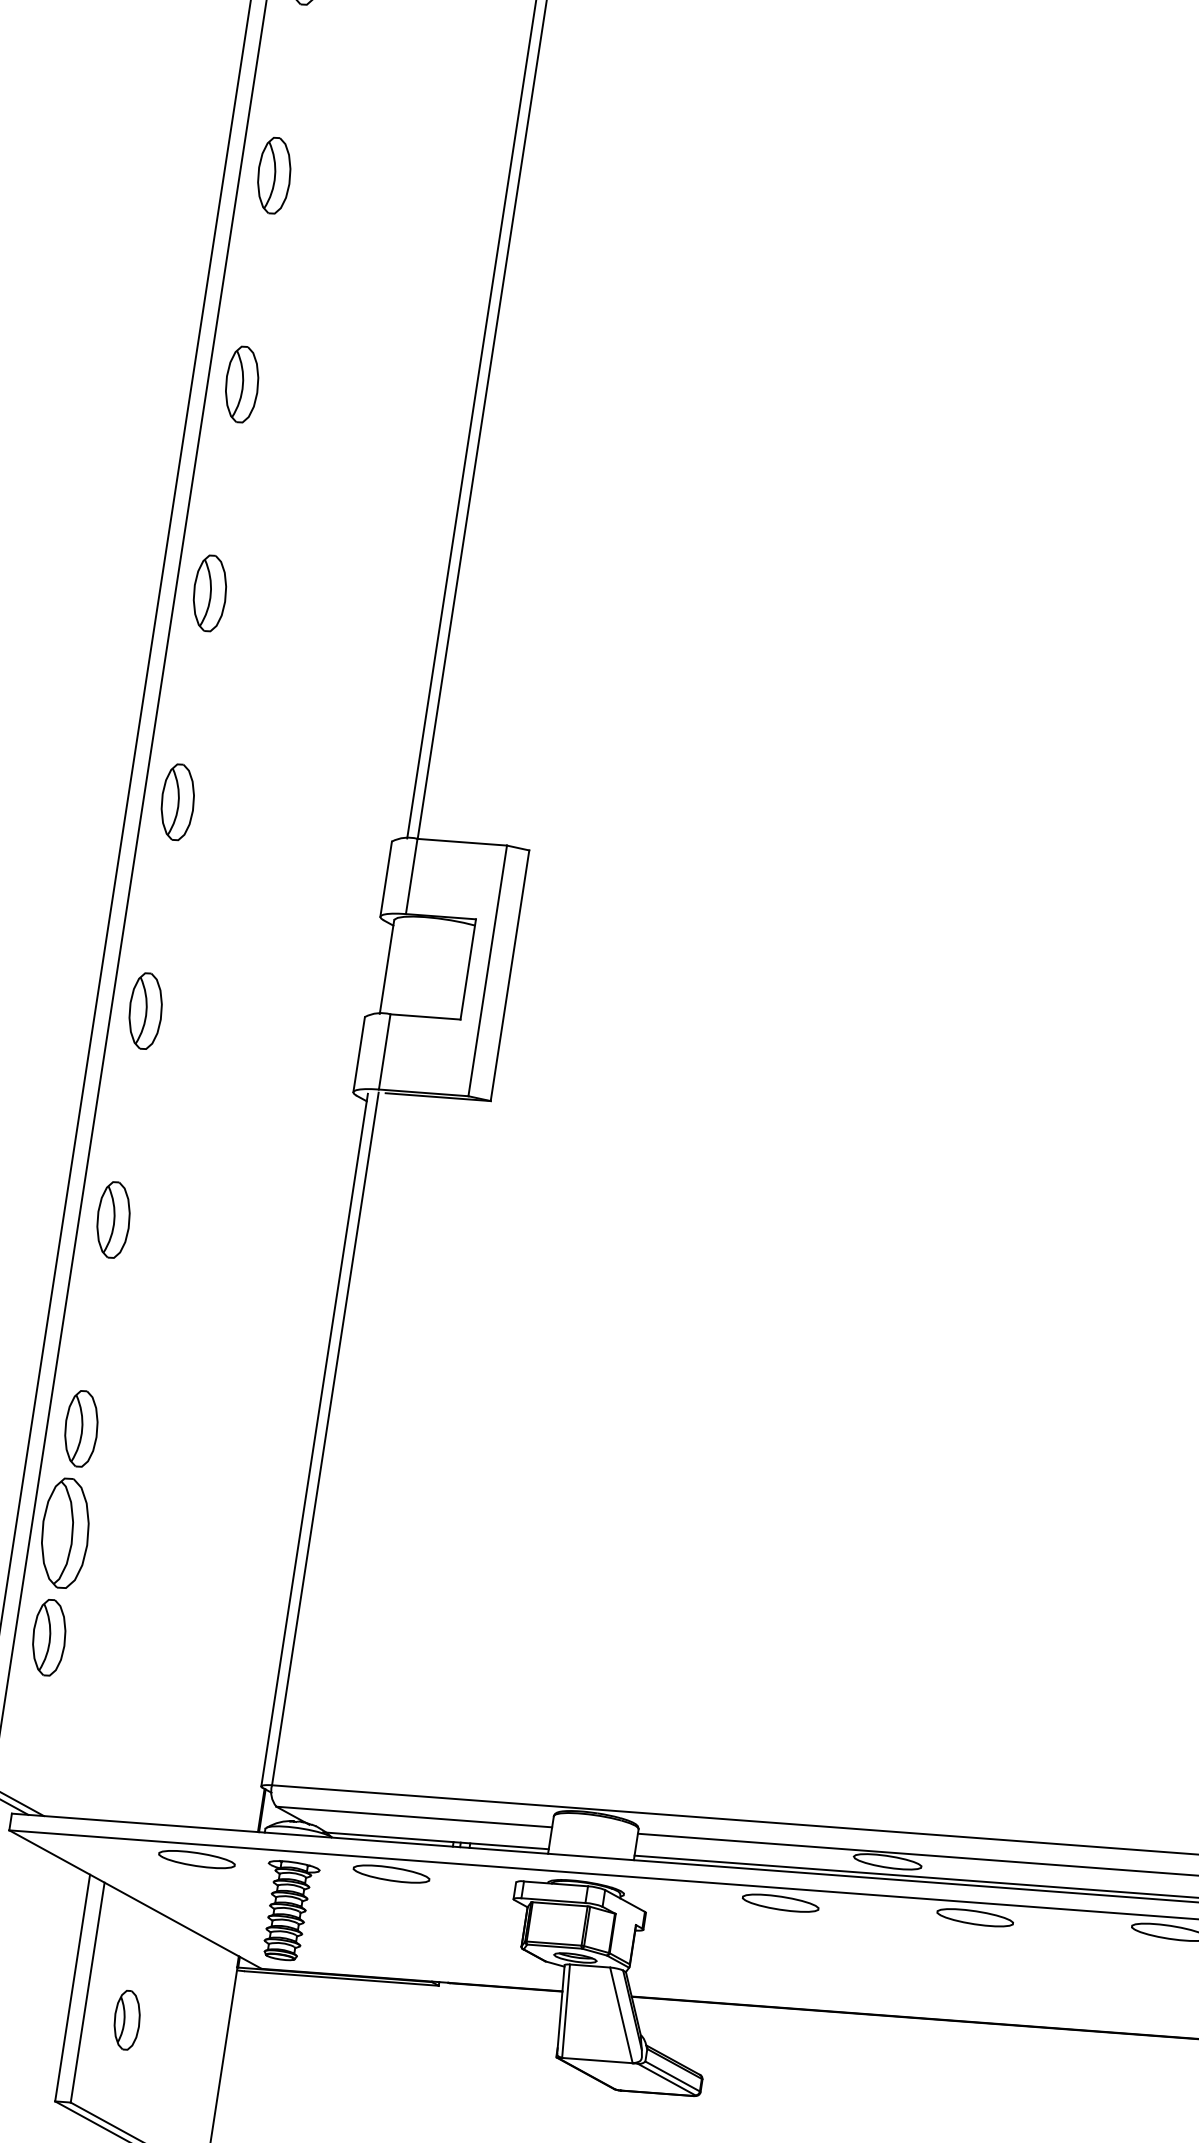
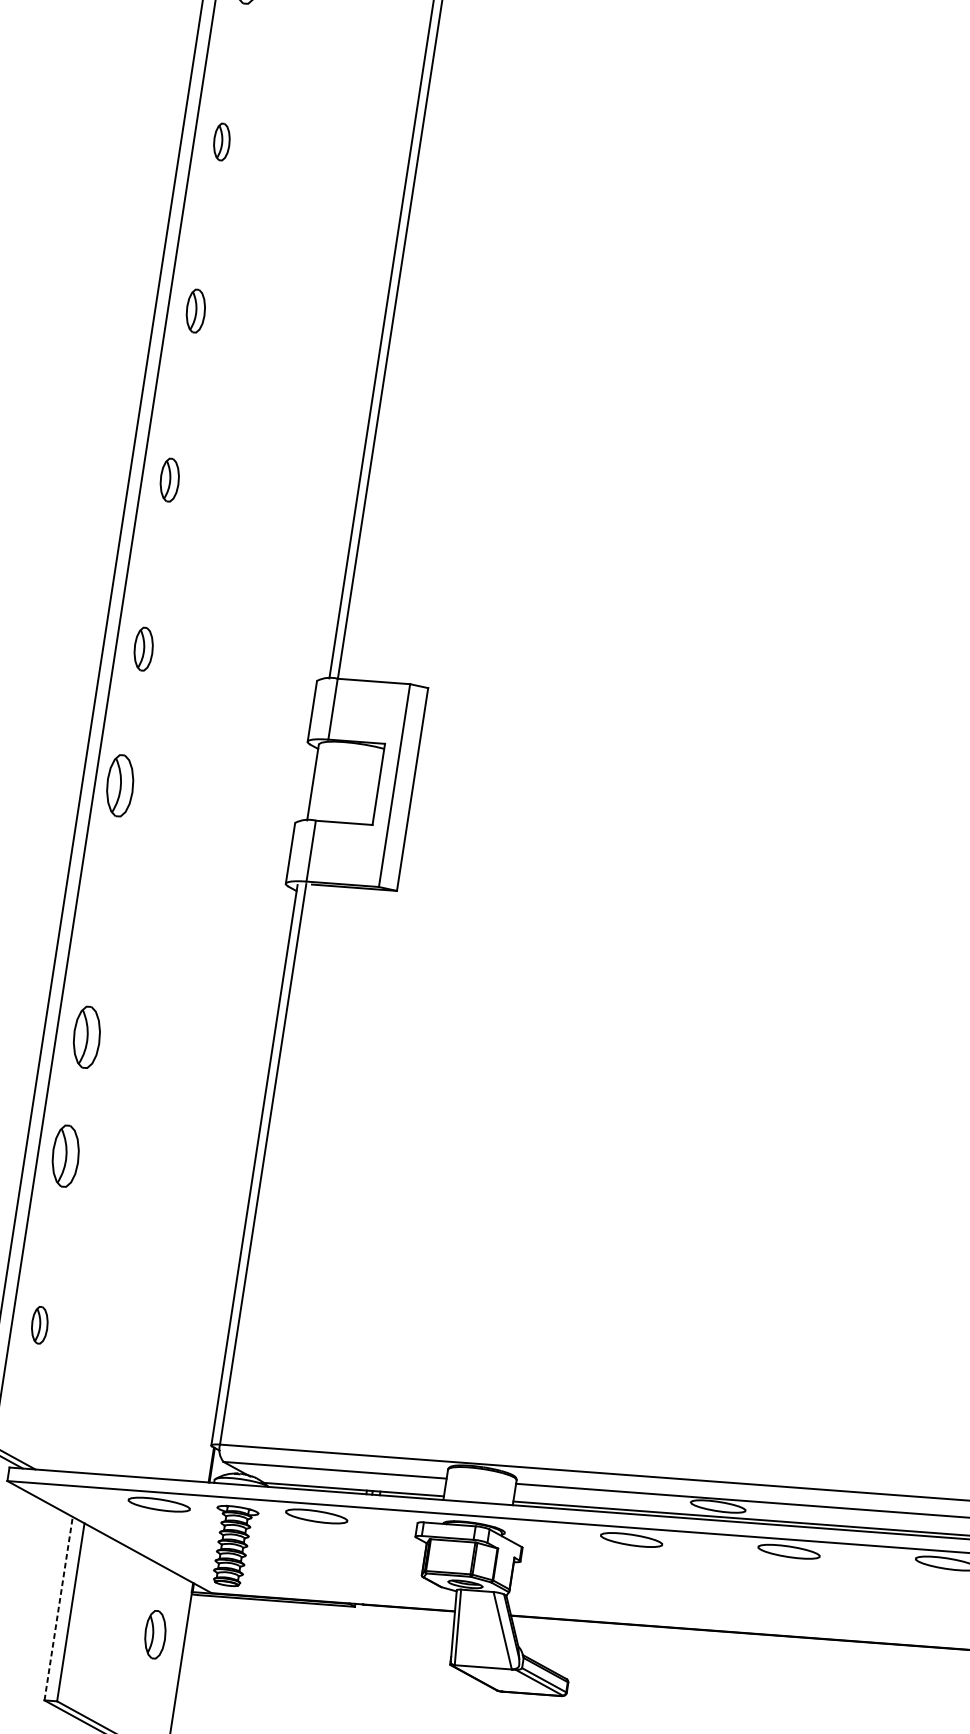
part: (274, 175) -> (222, 141), size x0.6
part: (242, 384) -> (196, 311), size x0.7
part: (209, 593) -> (169, 480), size x0.7
part: (177, 802) -> (143, 649), size x0.7
part: (145, 1010) -> (120, 785), moved
part: (113, 1219) -> (86, 1036), moved
part: (65, 1532) -> (52, 1240), removed
part: (49, 1637) -> (39, 1325), size x0.6
line: (72, 1988) -> (58, 1609), solid -> dashed
part: (126, 2019) -> (154, 1634), moved

